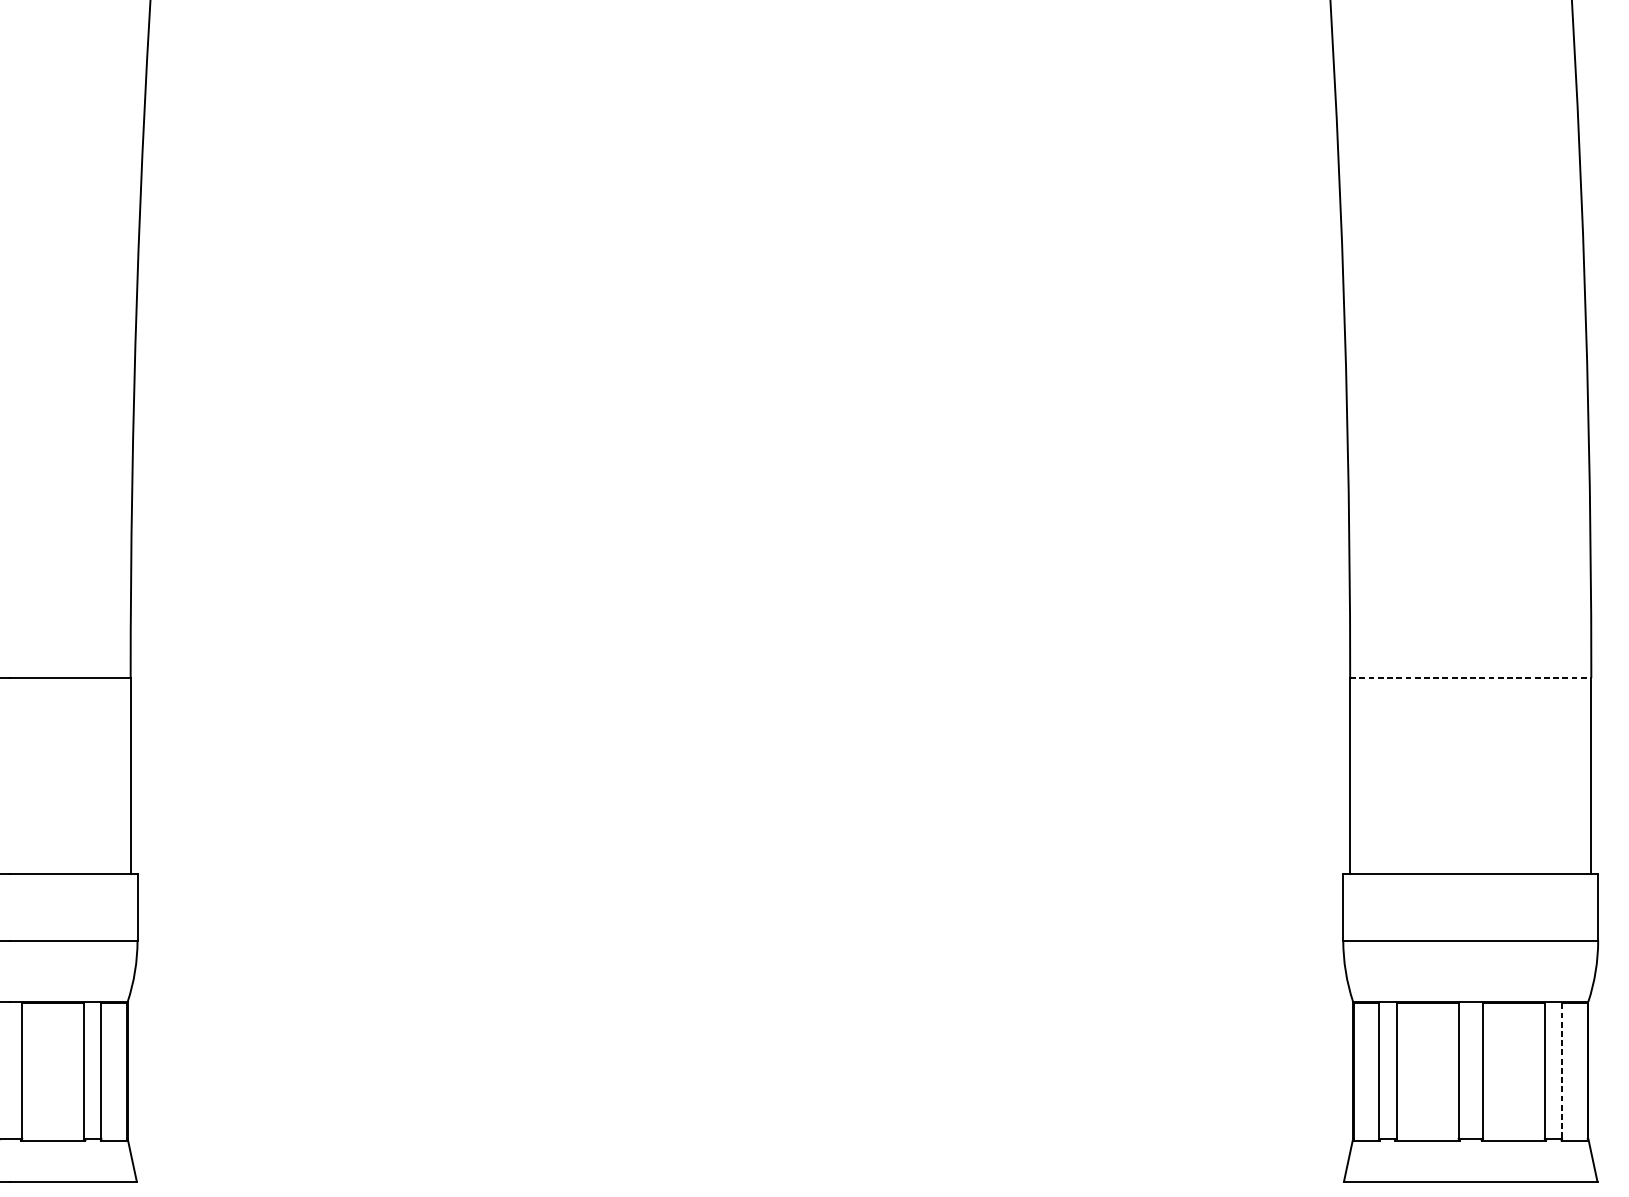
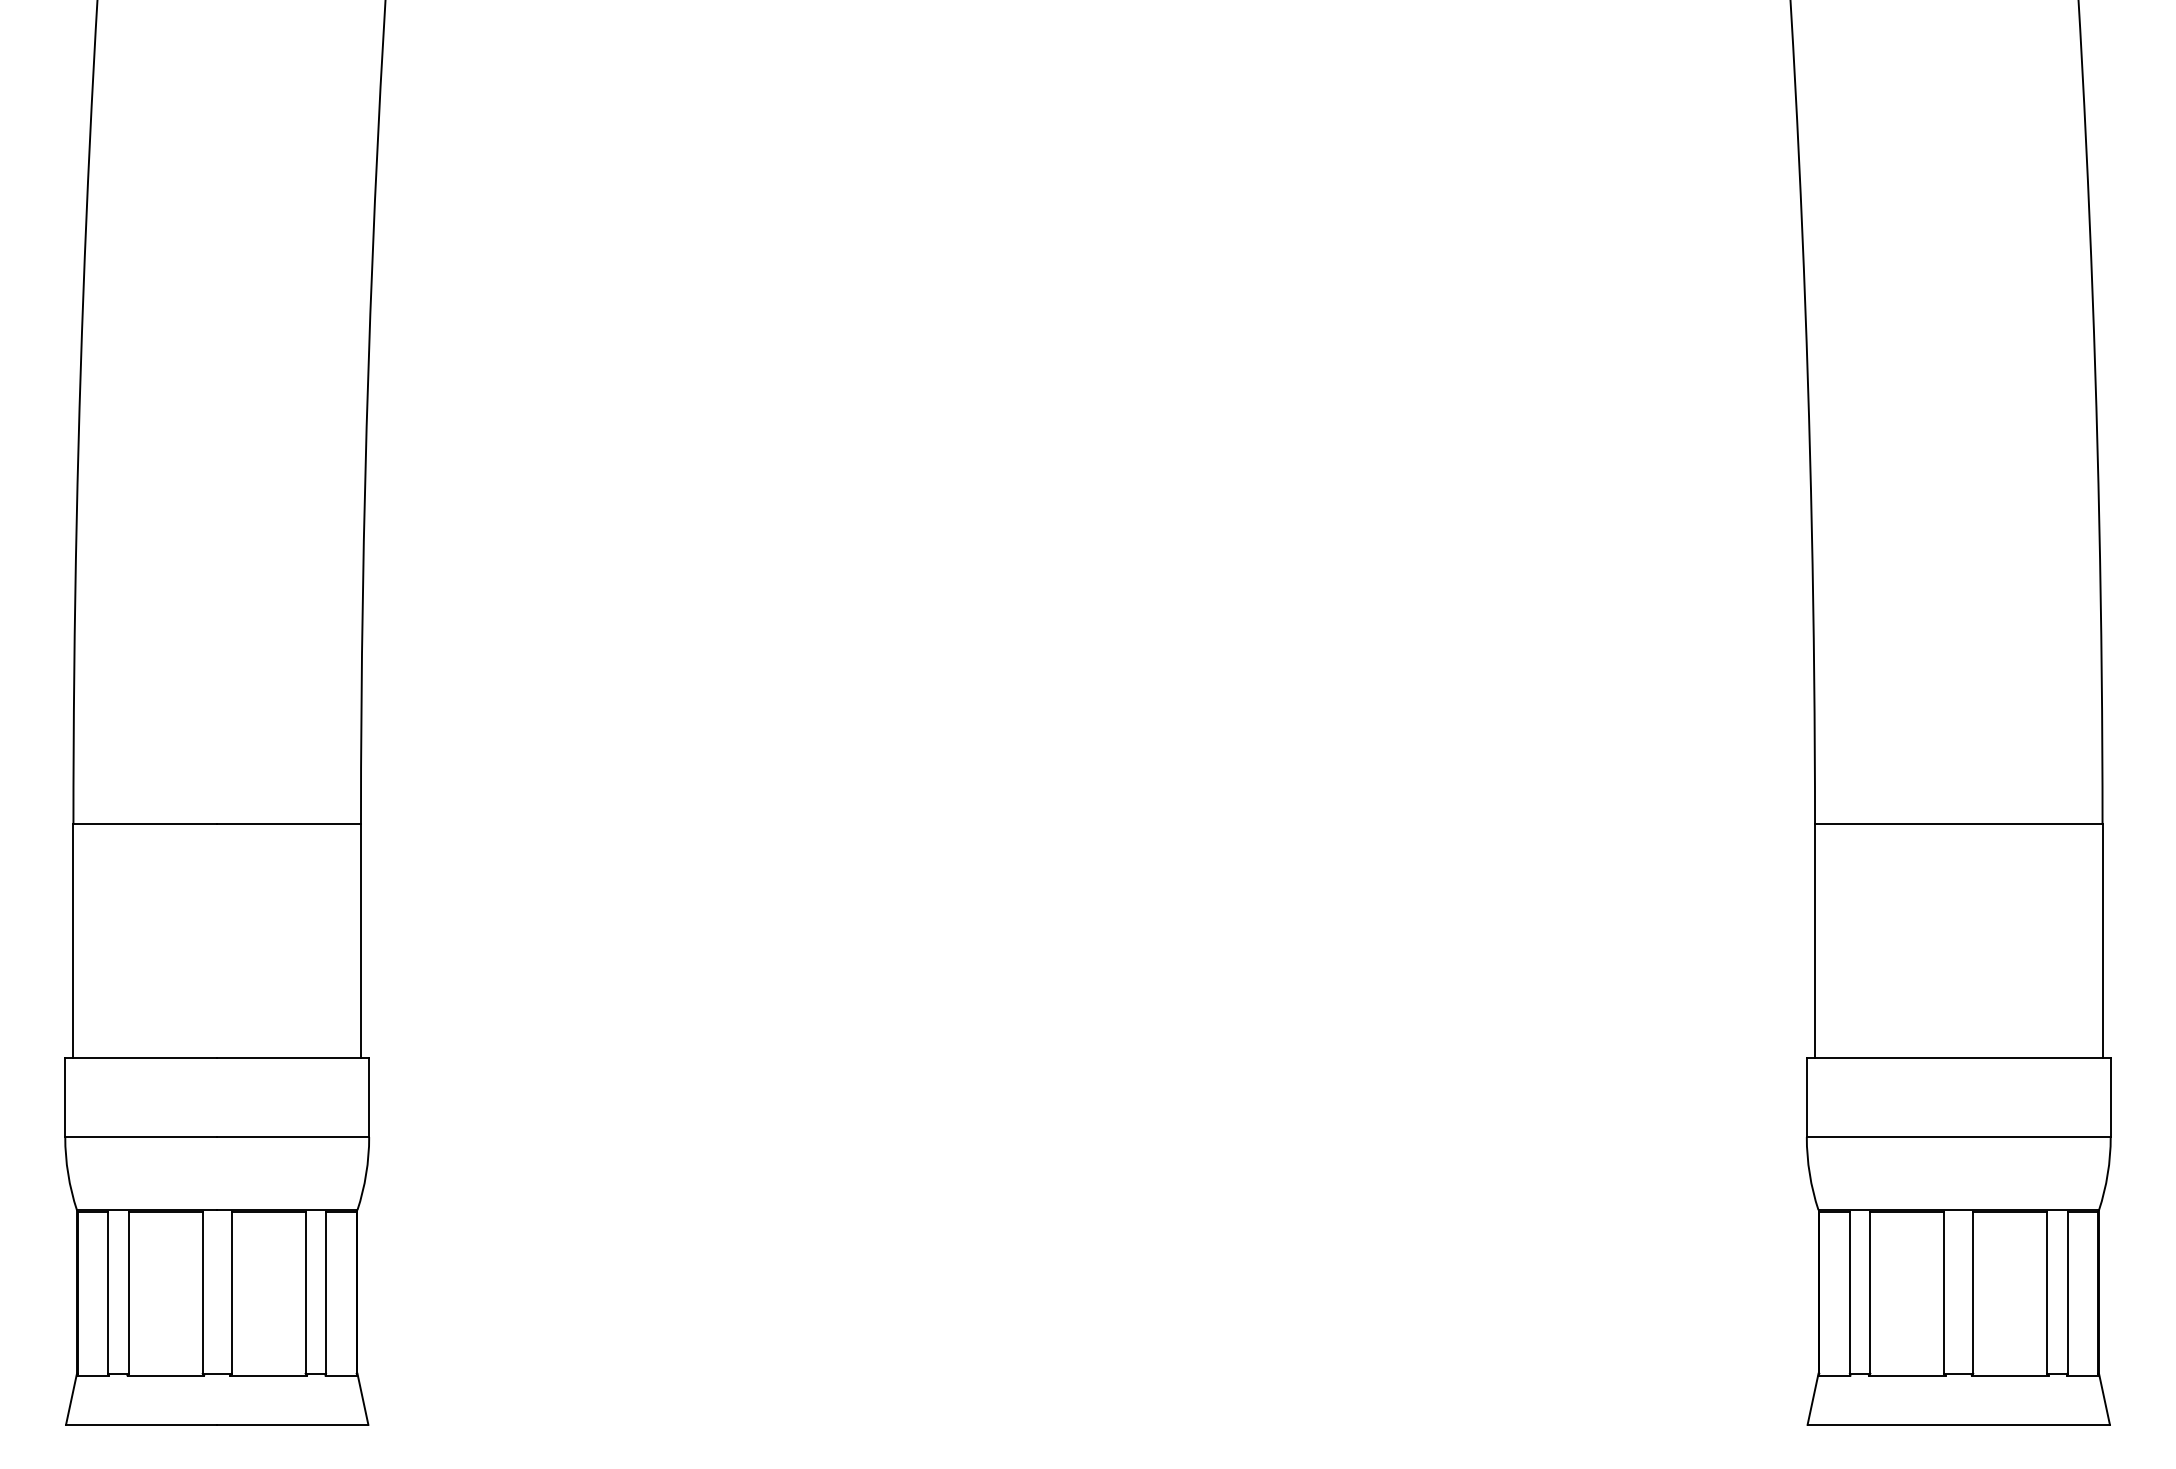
line: (1470, 678) -> (1958, 824), dashed -> solid
line: (1561, 1070) -> (2067, 1292), dashed -> solid

